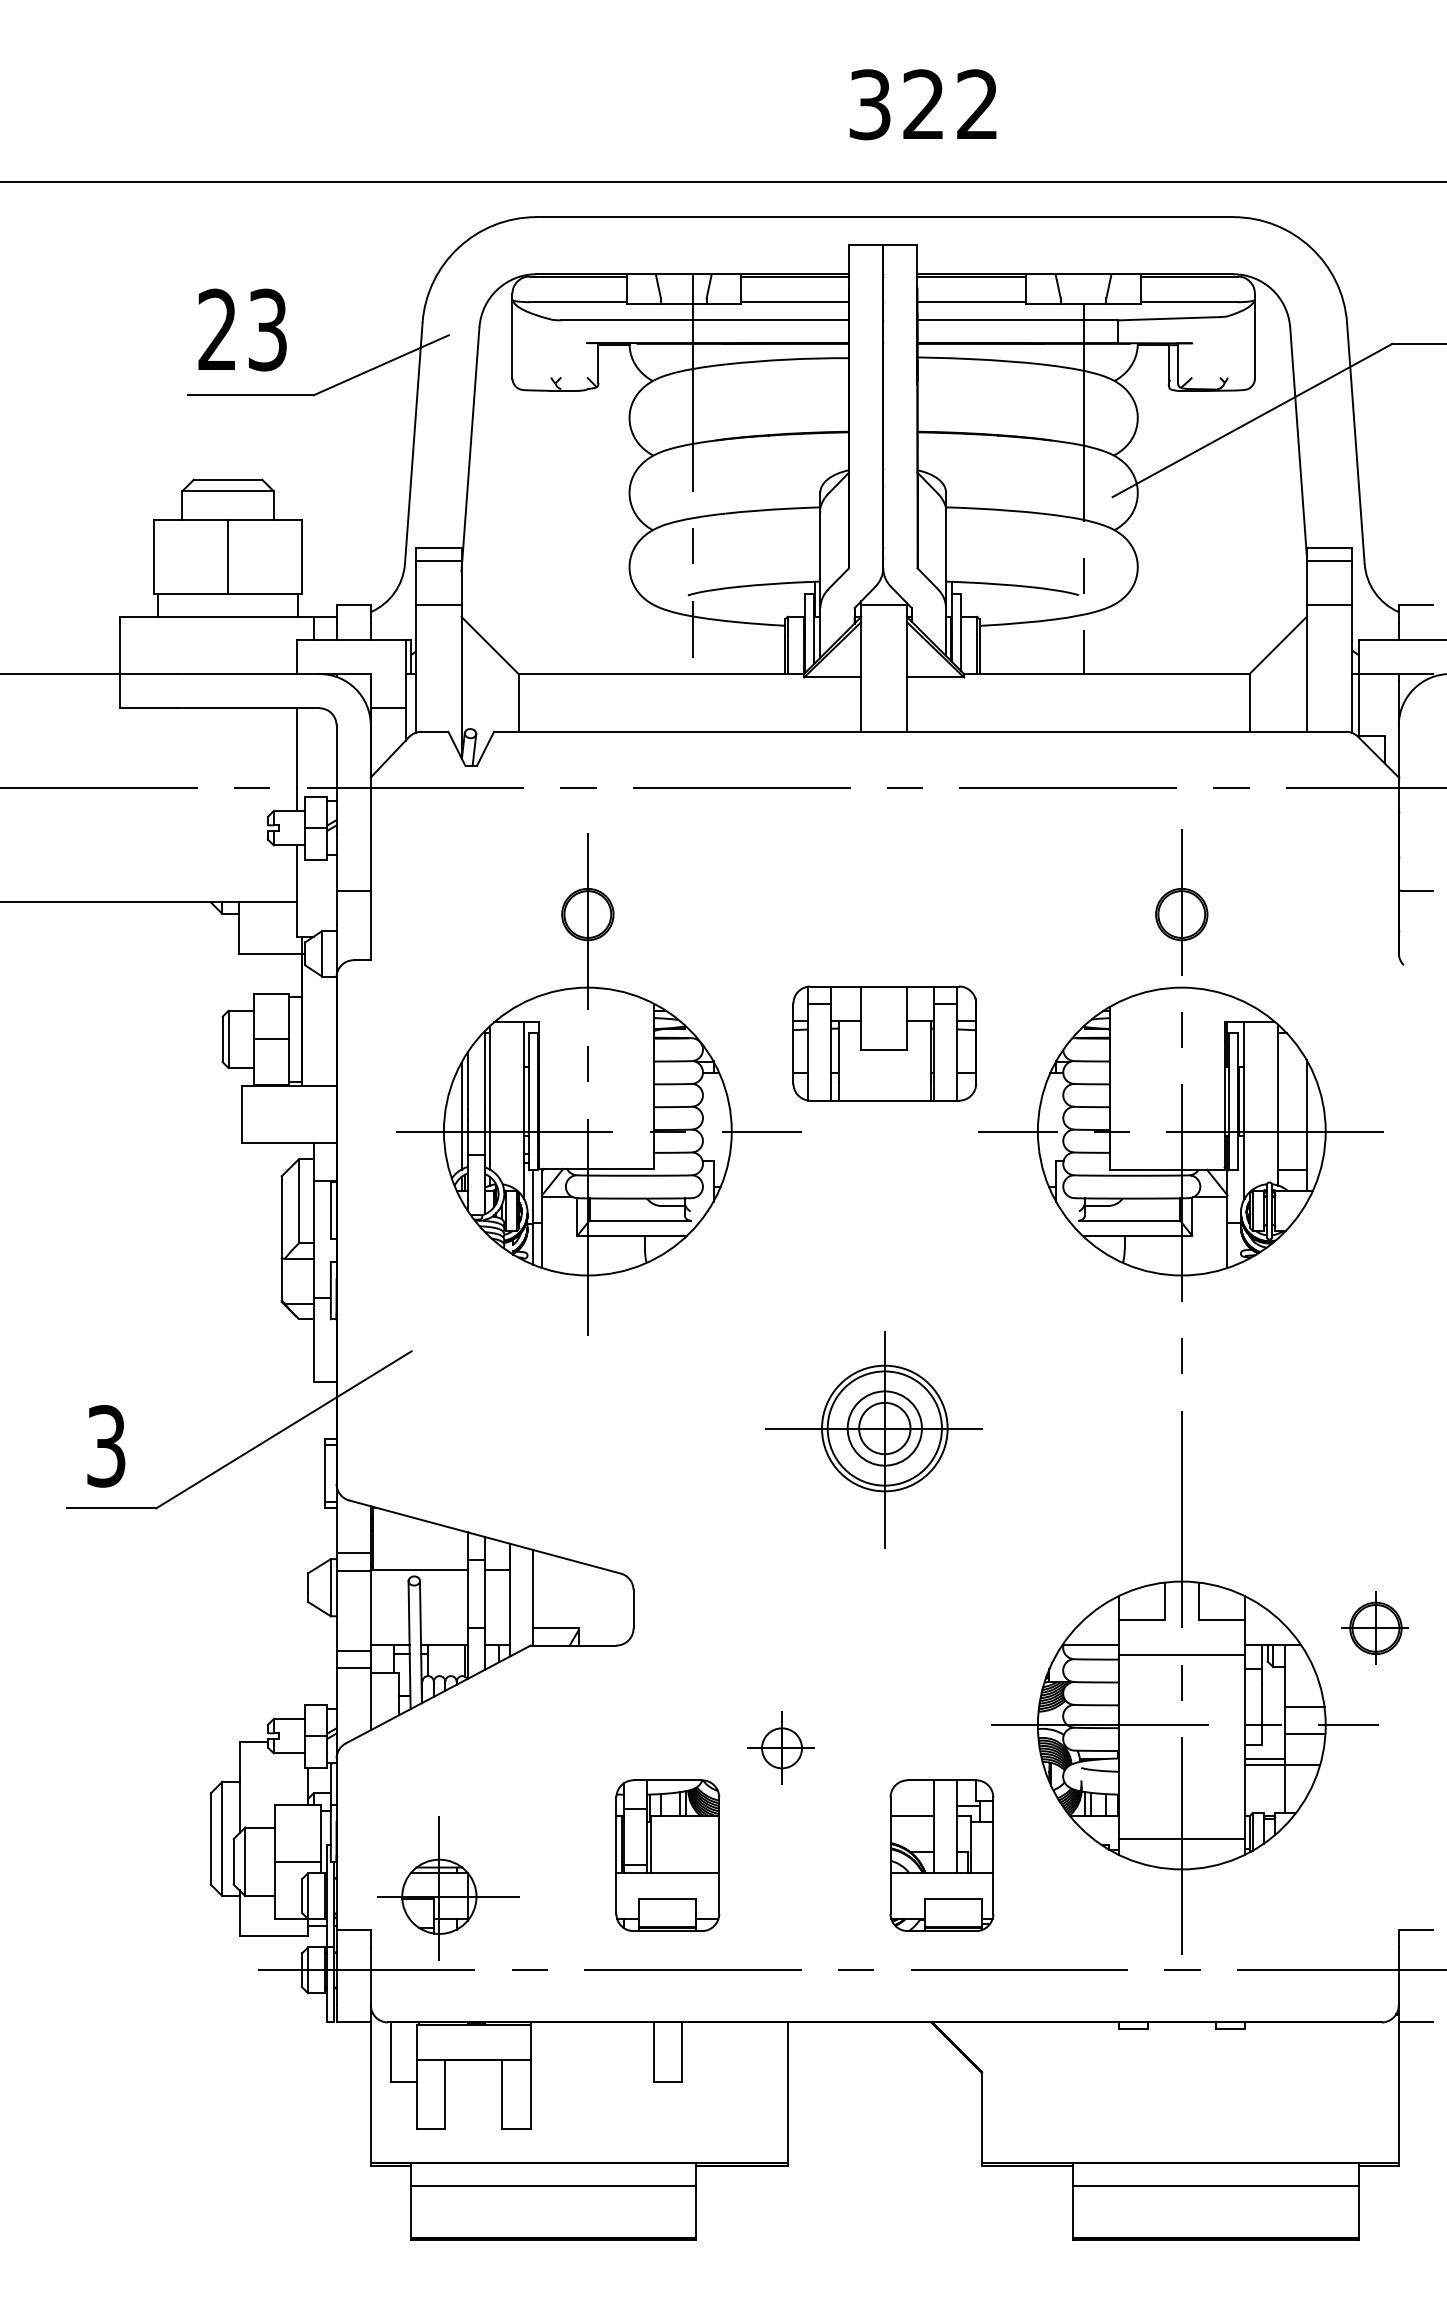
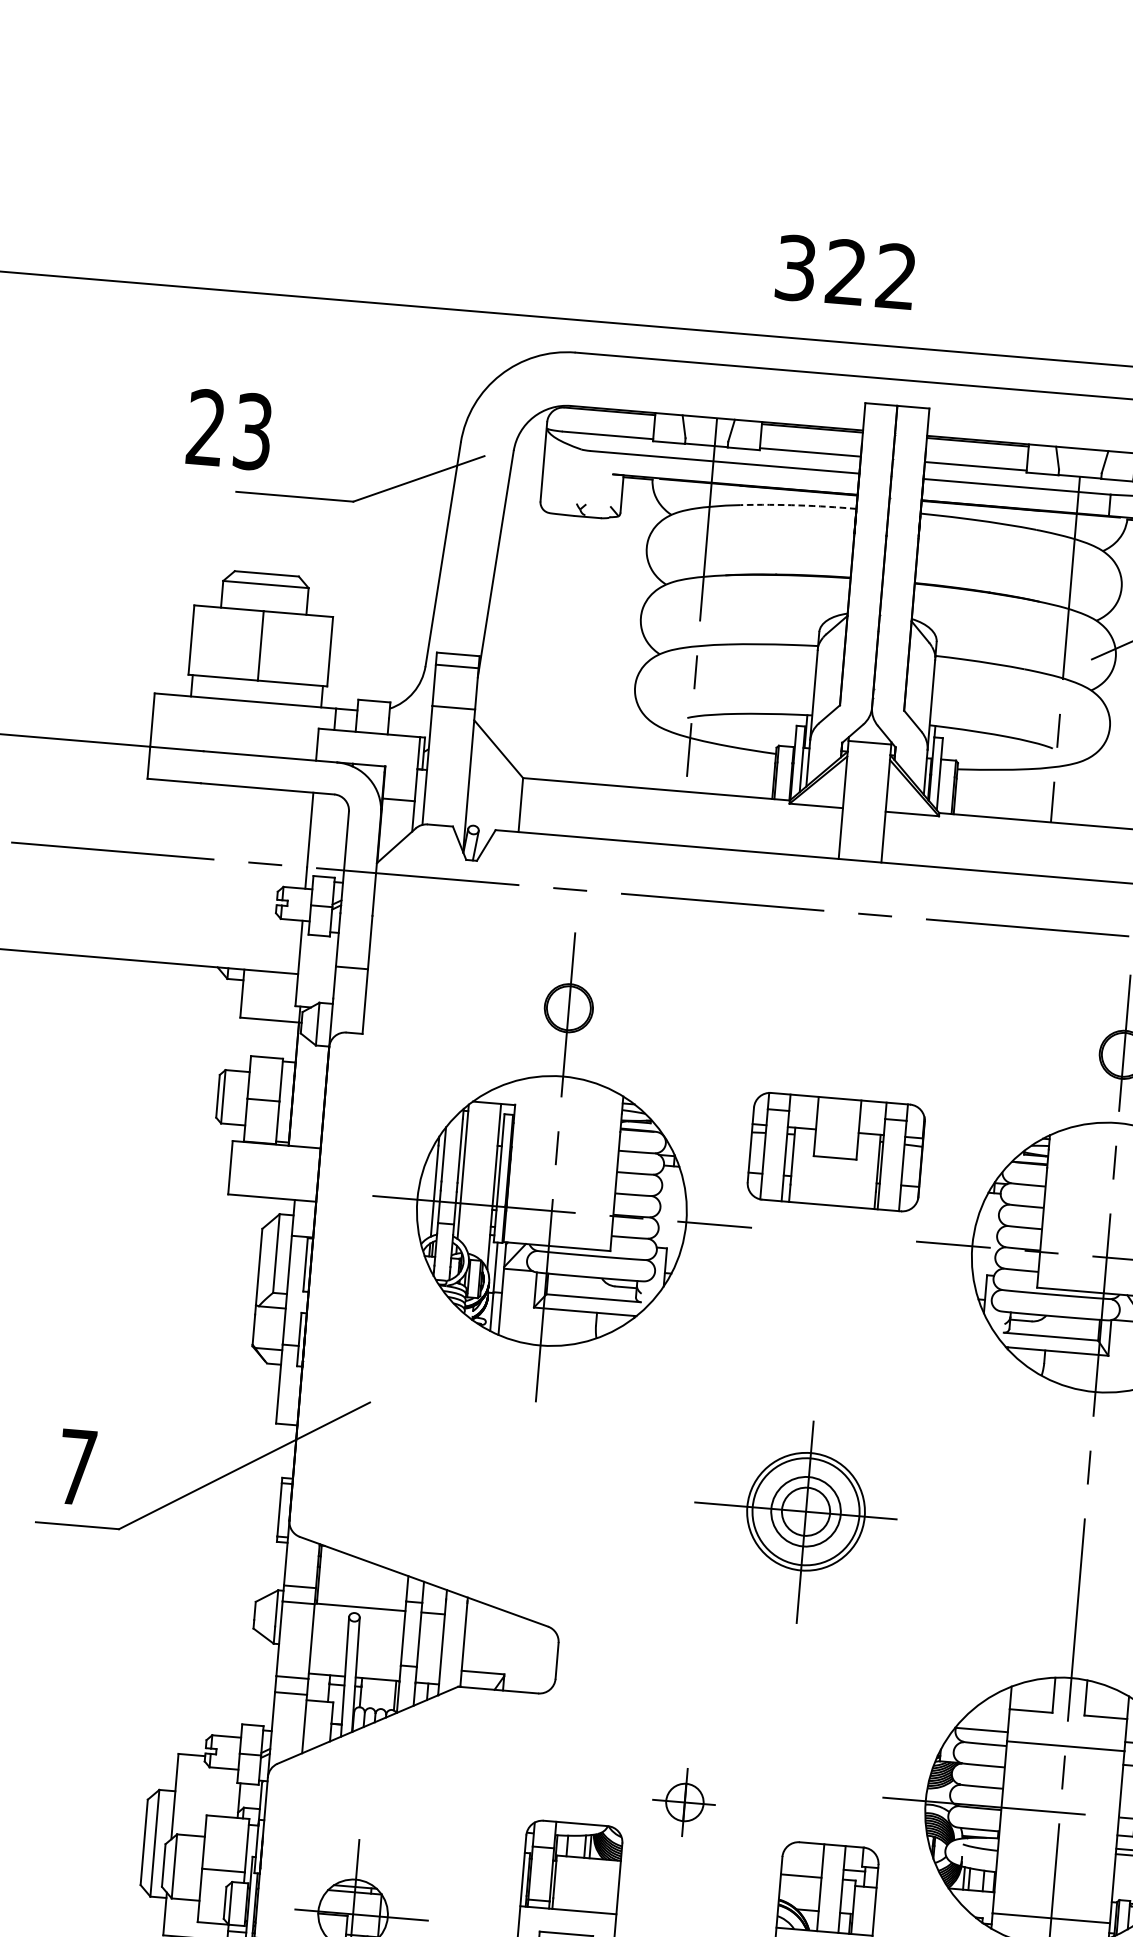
text: (922, 104) -> (844, 272), moved
text: (242, 329) -> (229, 429), moved
arc: (787, 359) -> (798, 505), solid -> dashed
text: (106, 1446) -> (77, 1467), 3 -> 7

